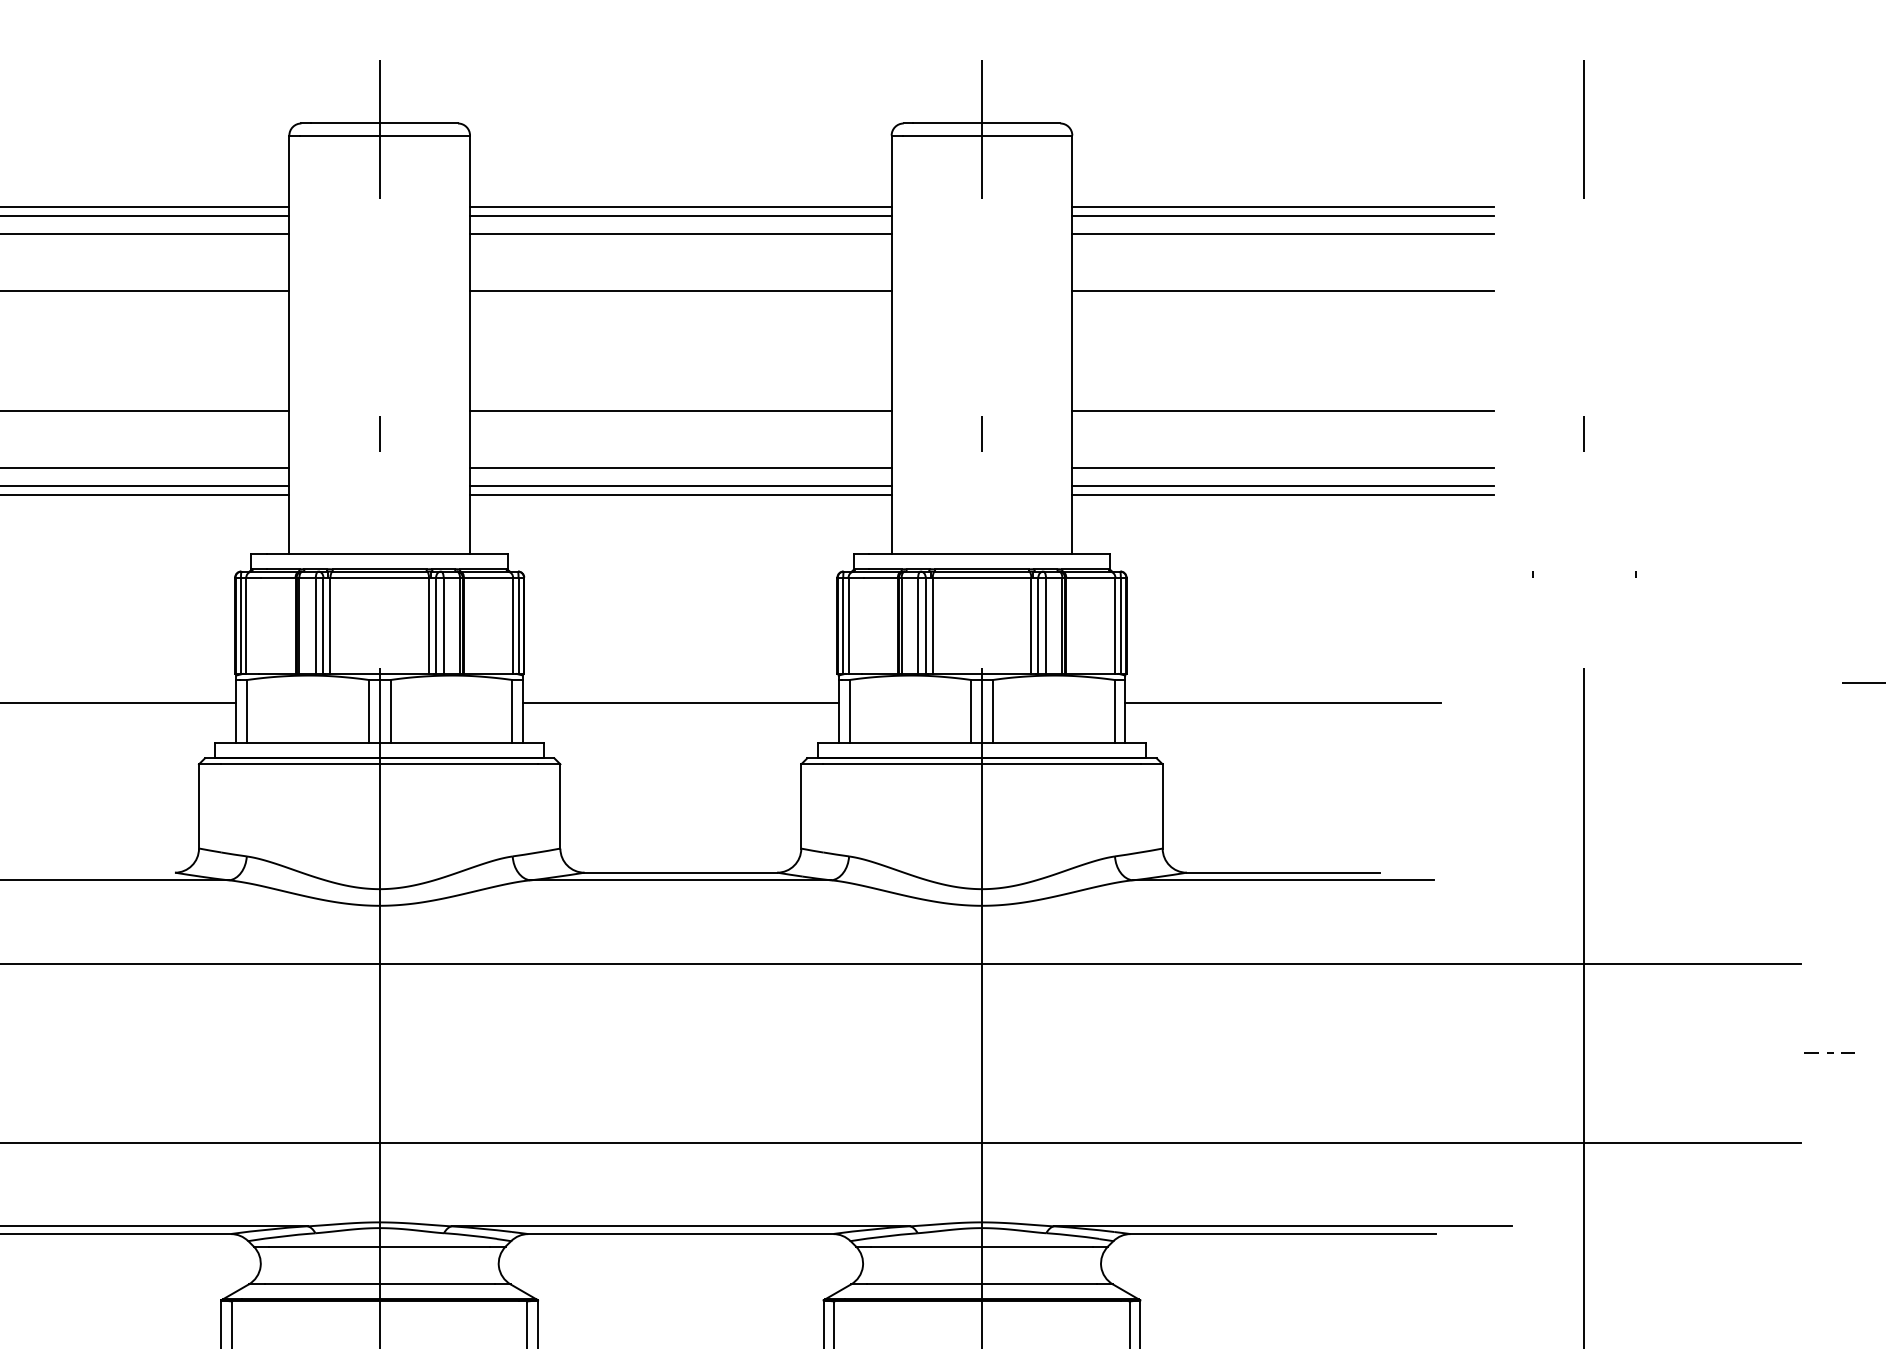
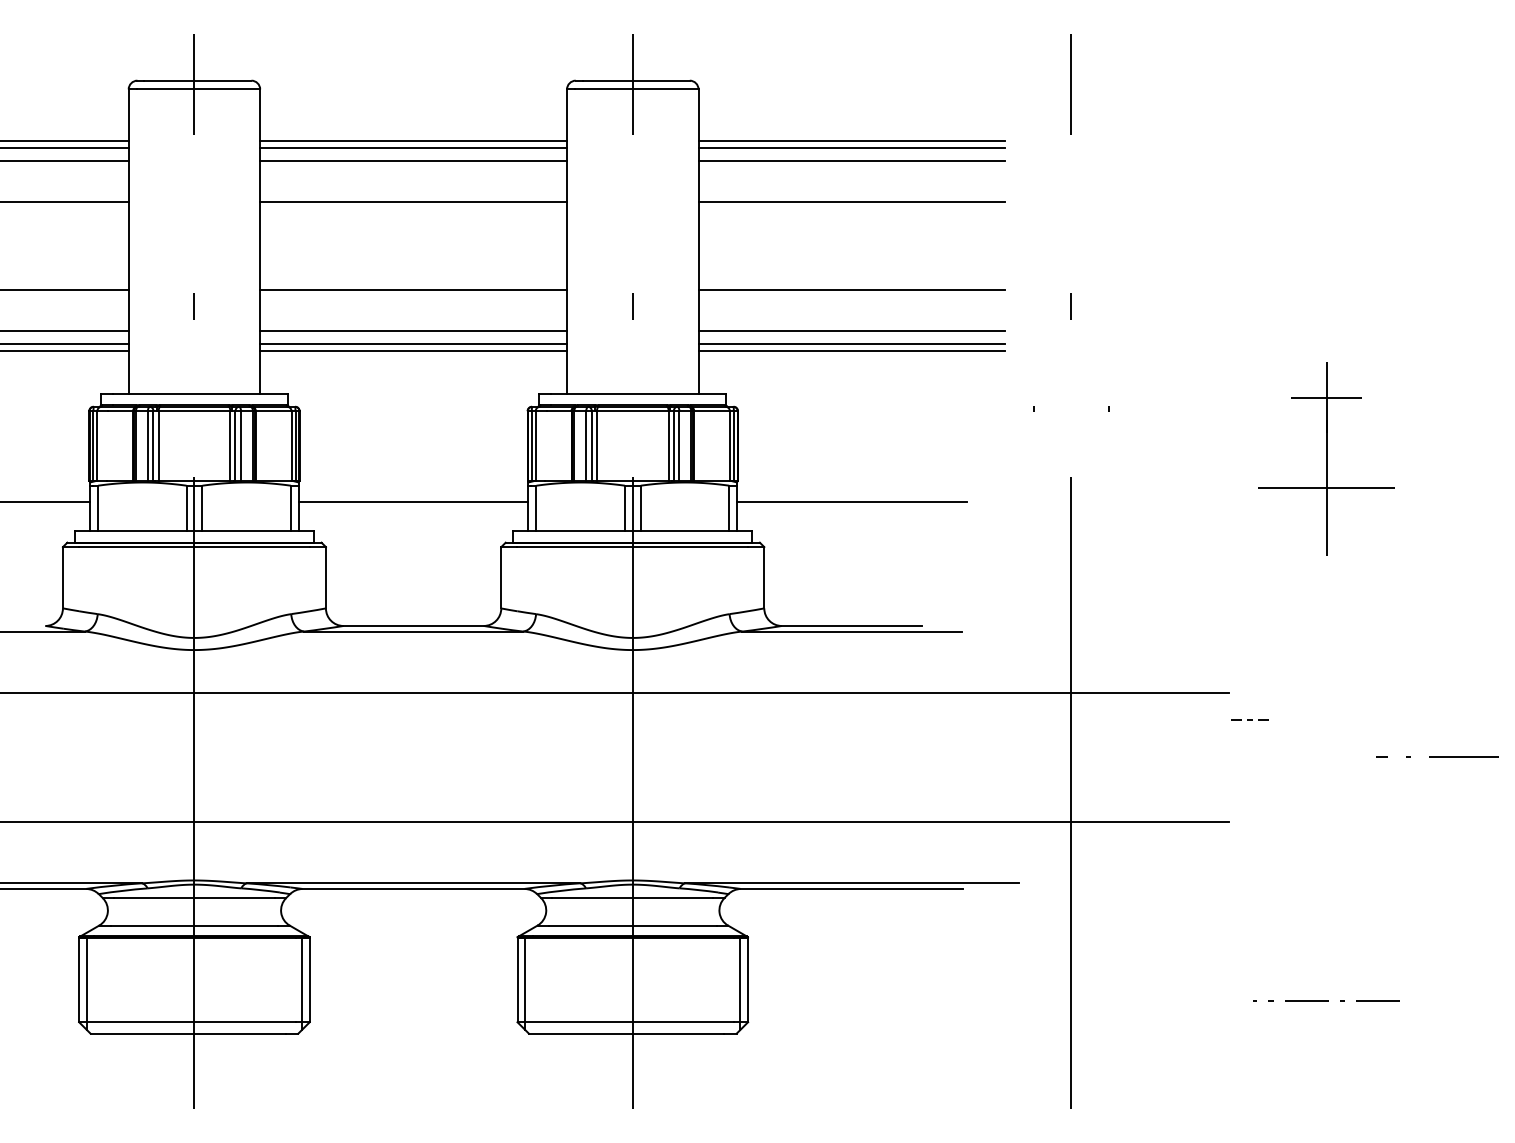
line: (1829, 1052) -> (1249, 719), moved

